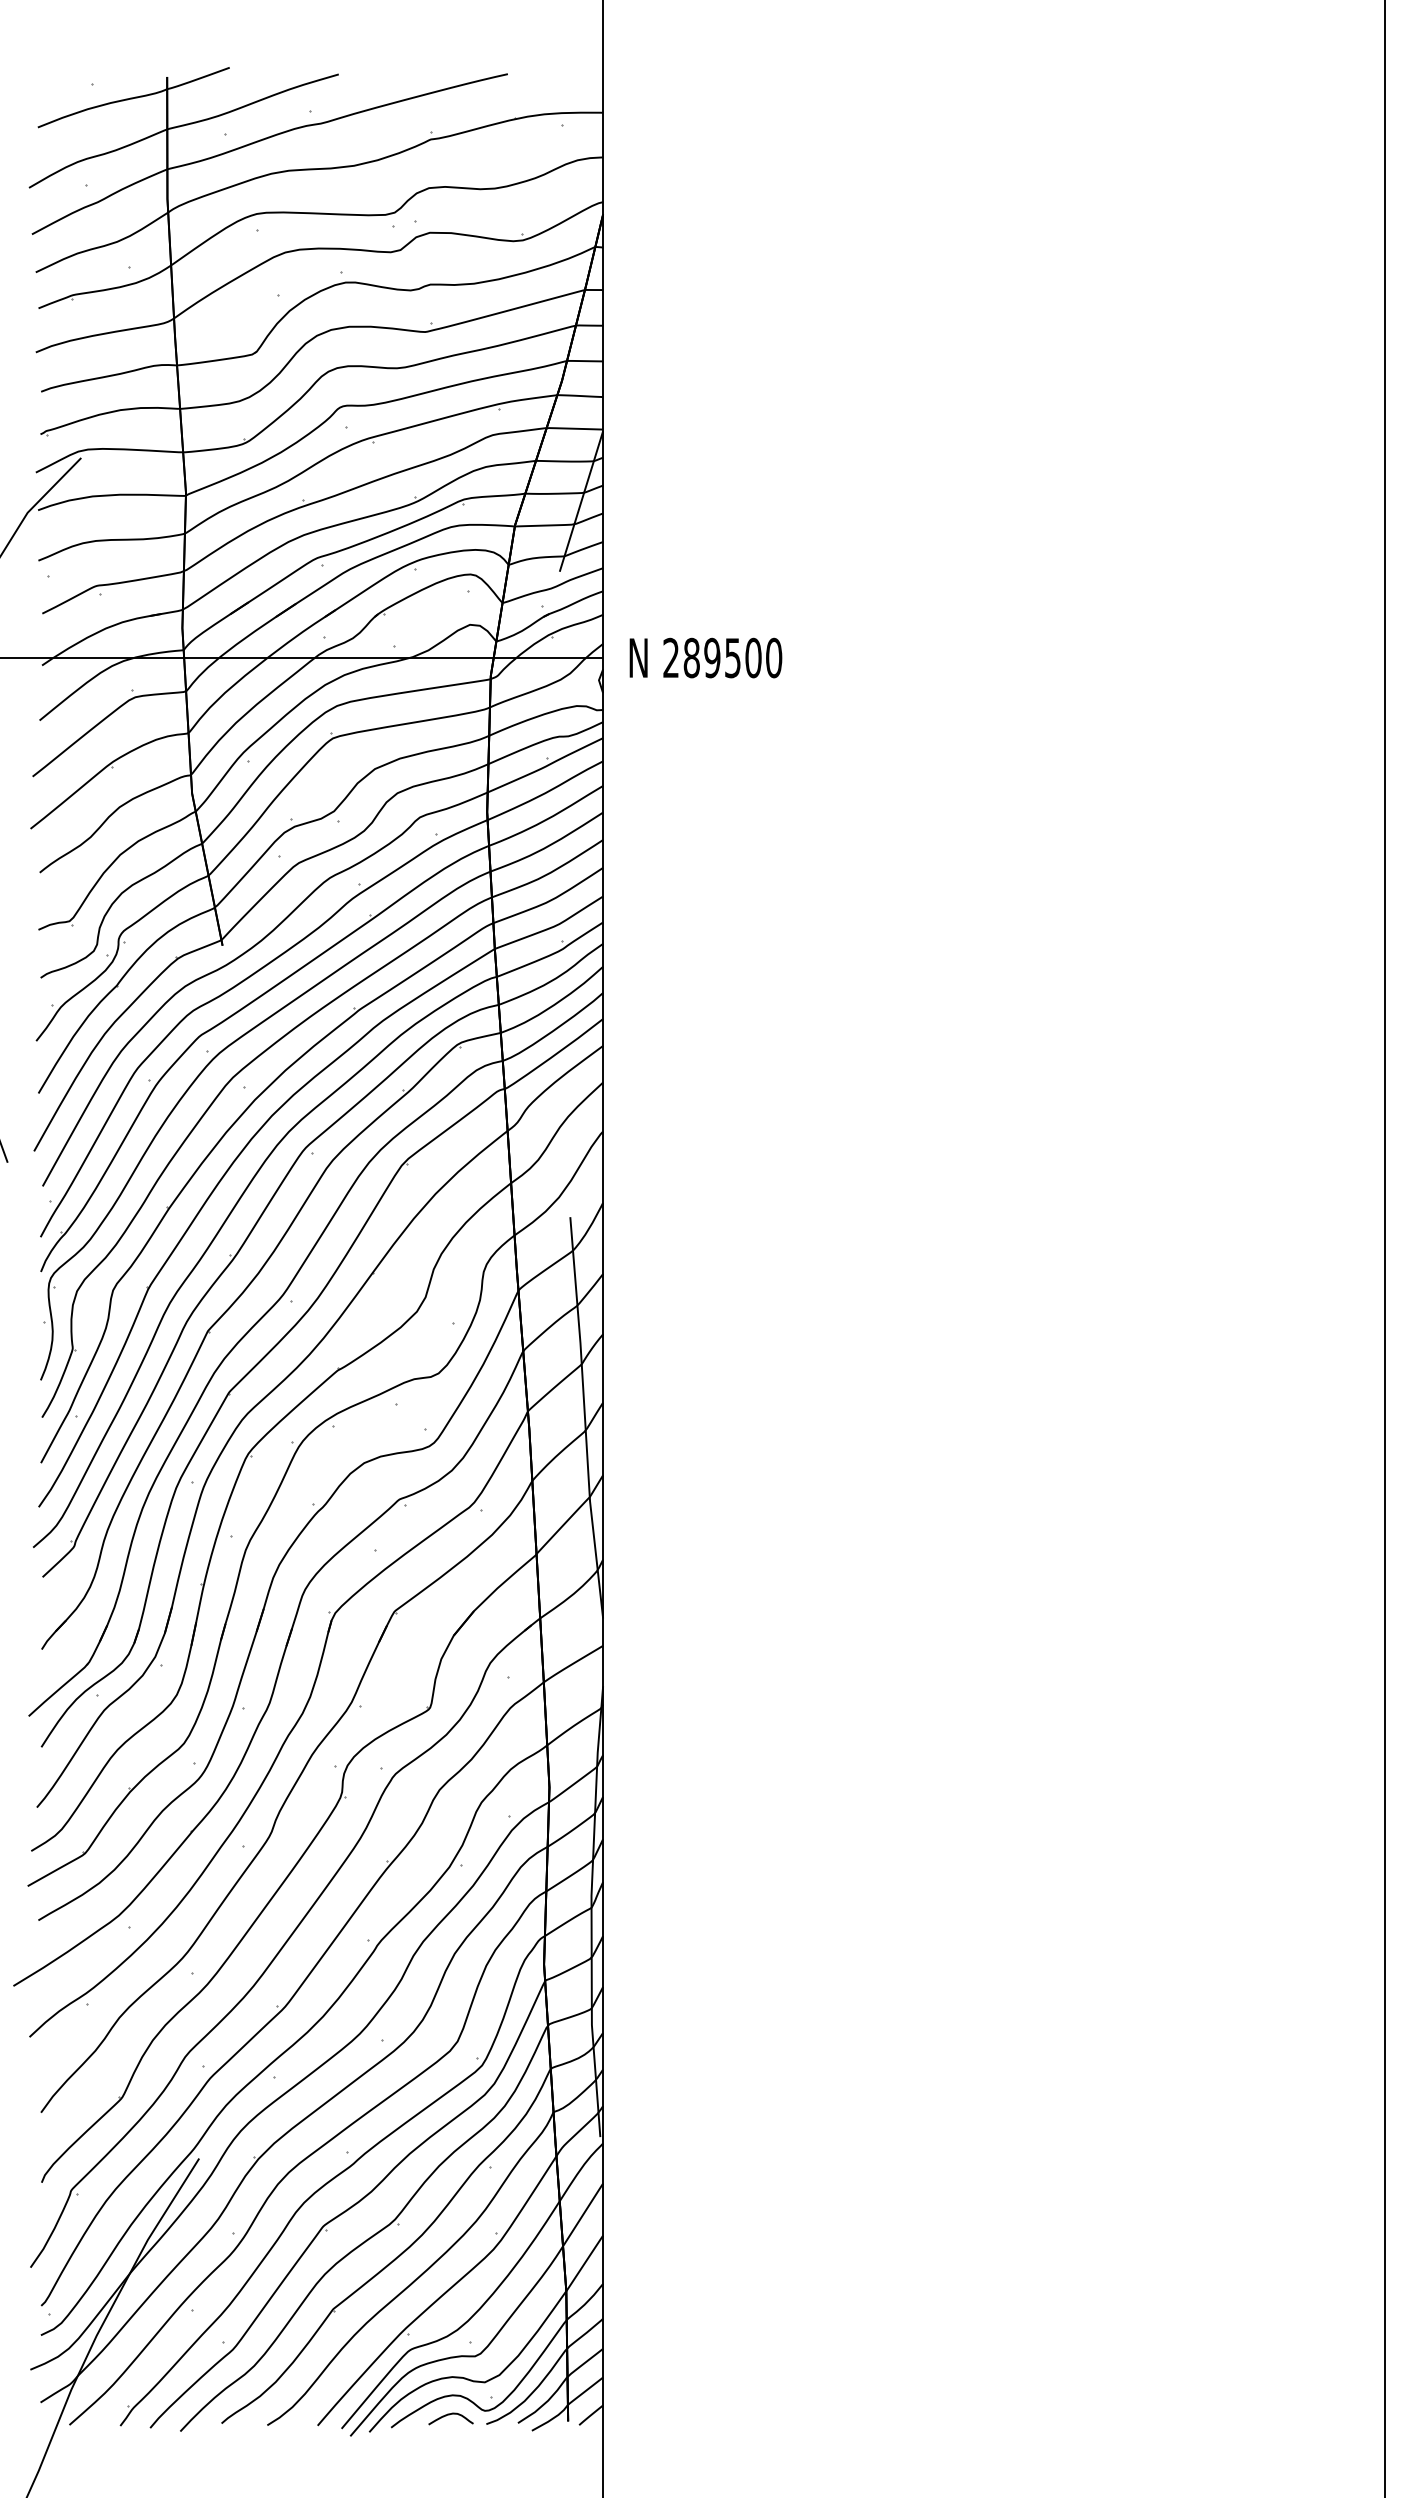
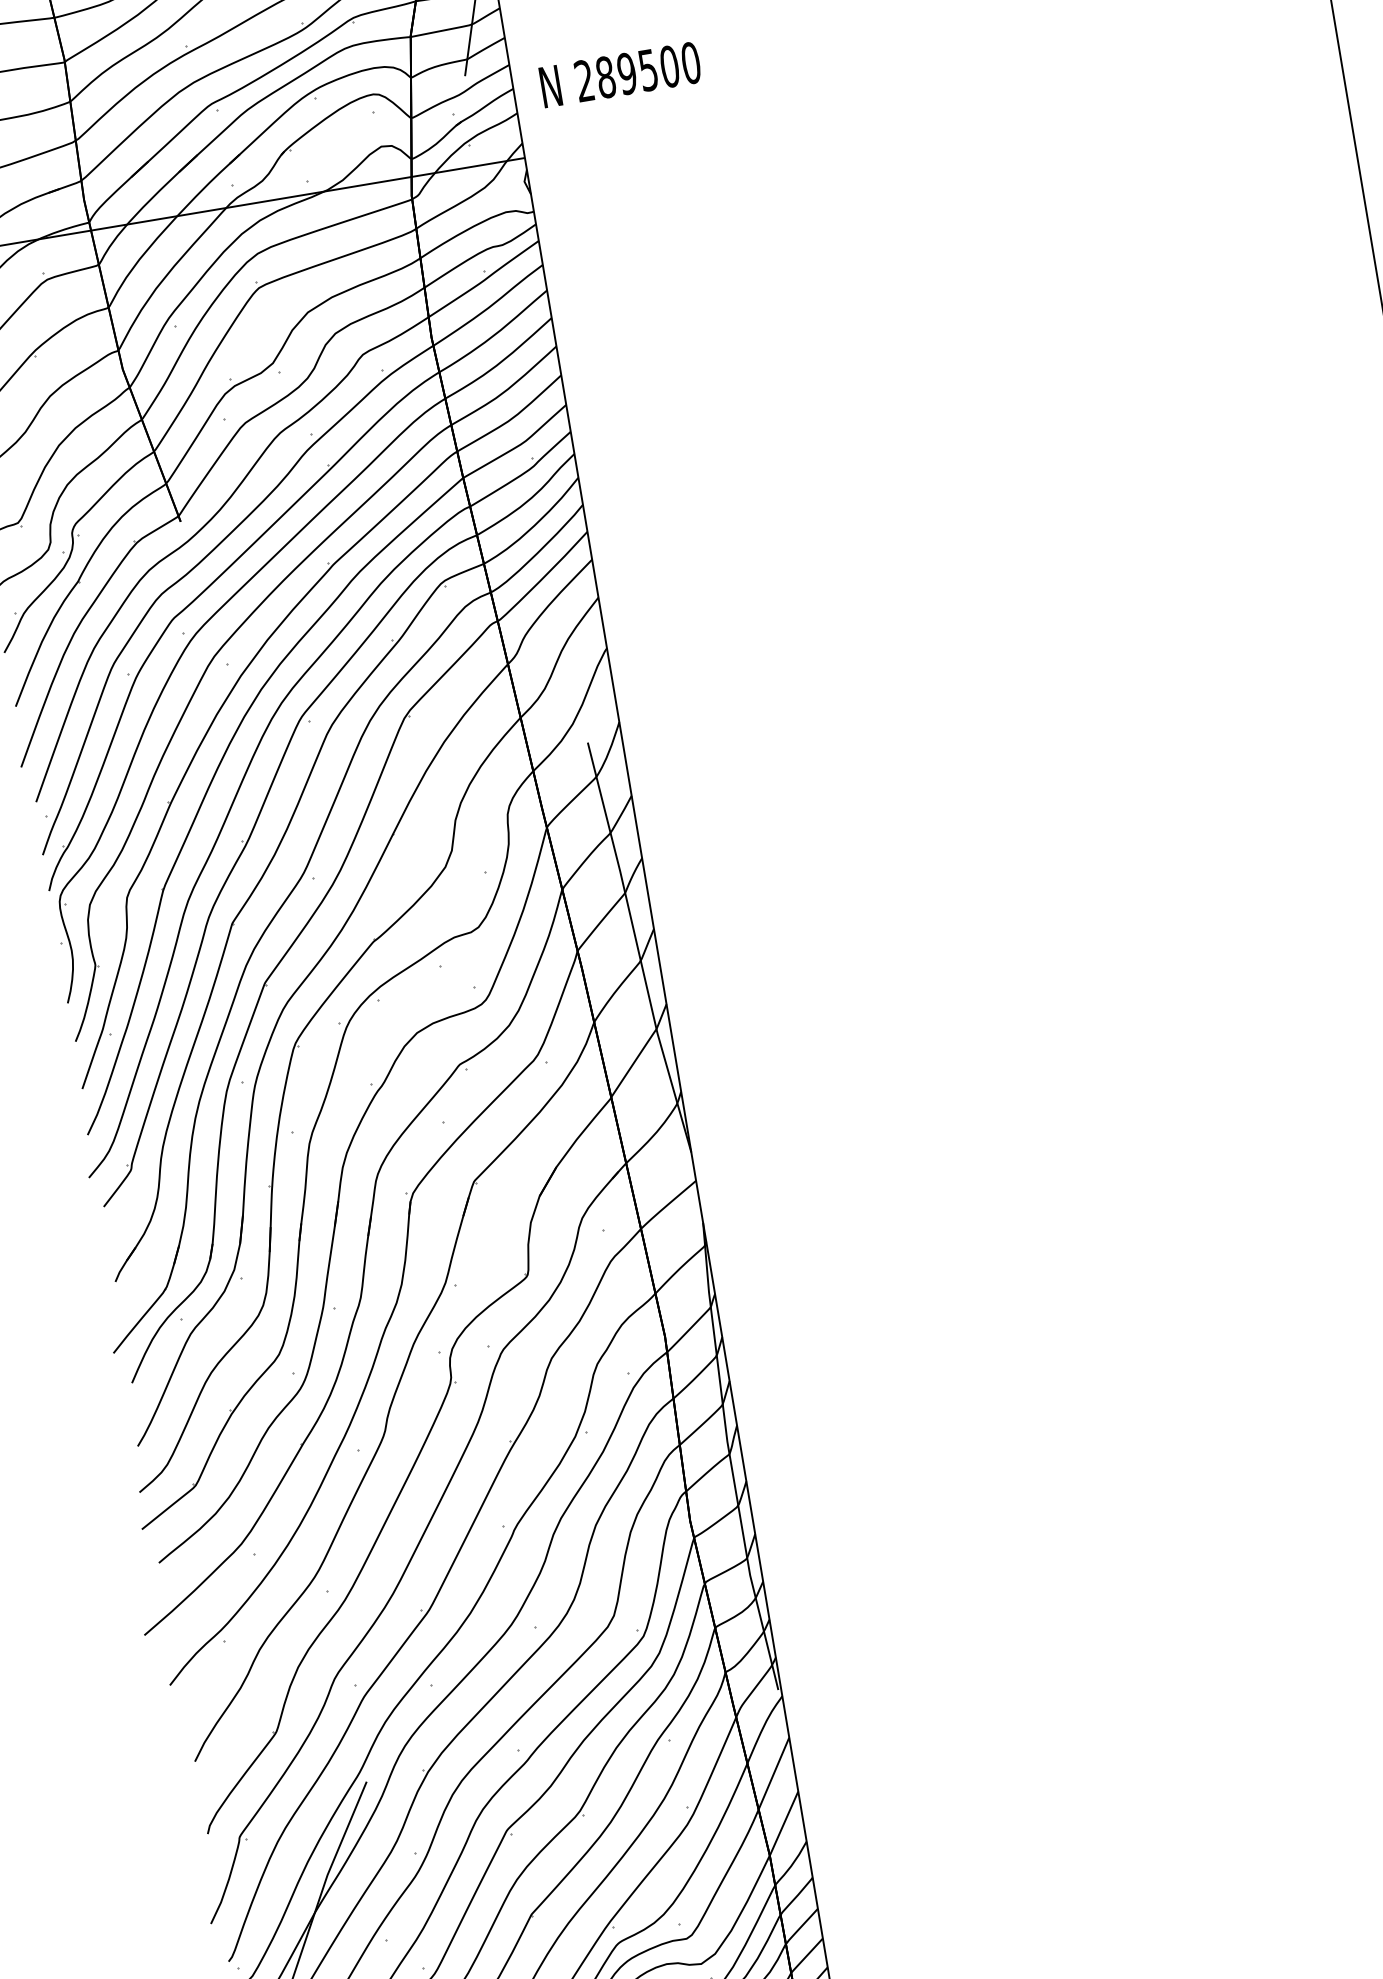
text: (705, 657) -> (619, 74), moved

